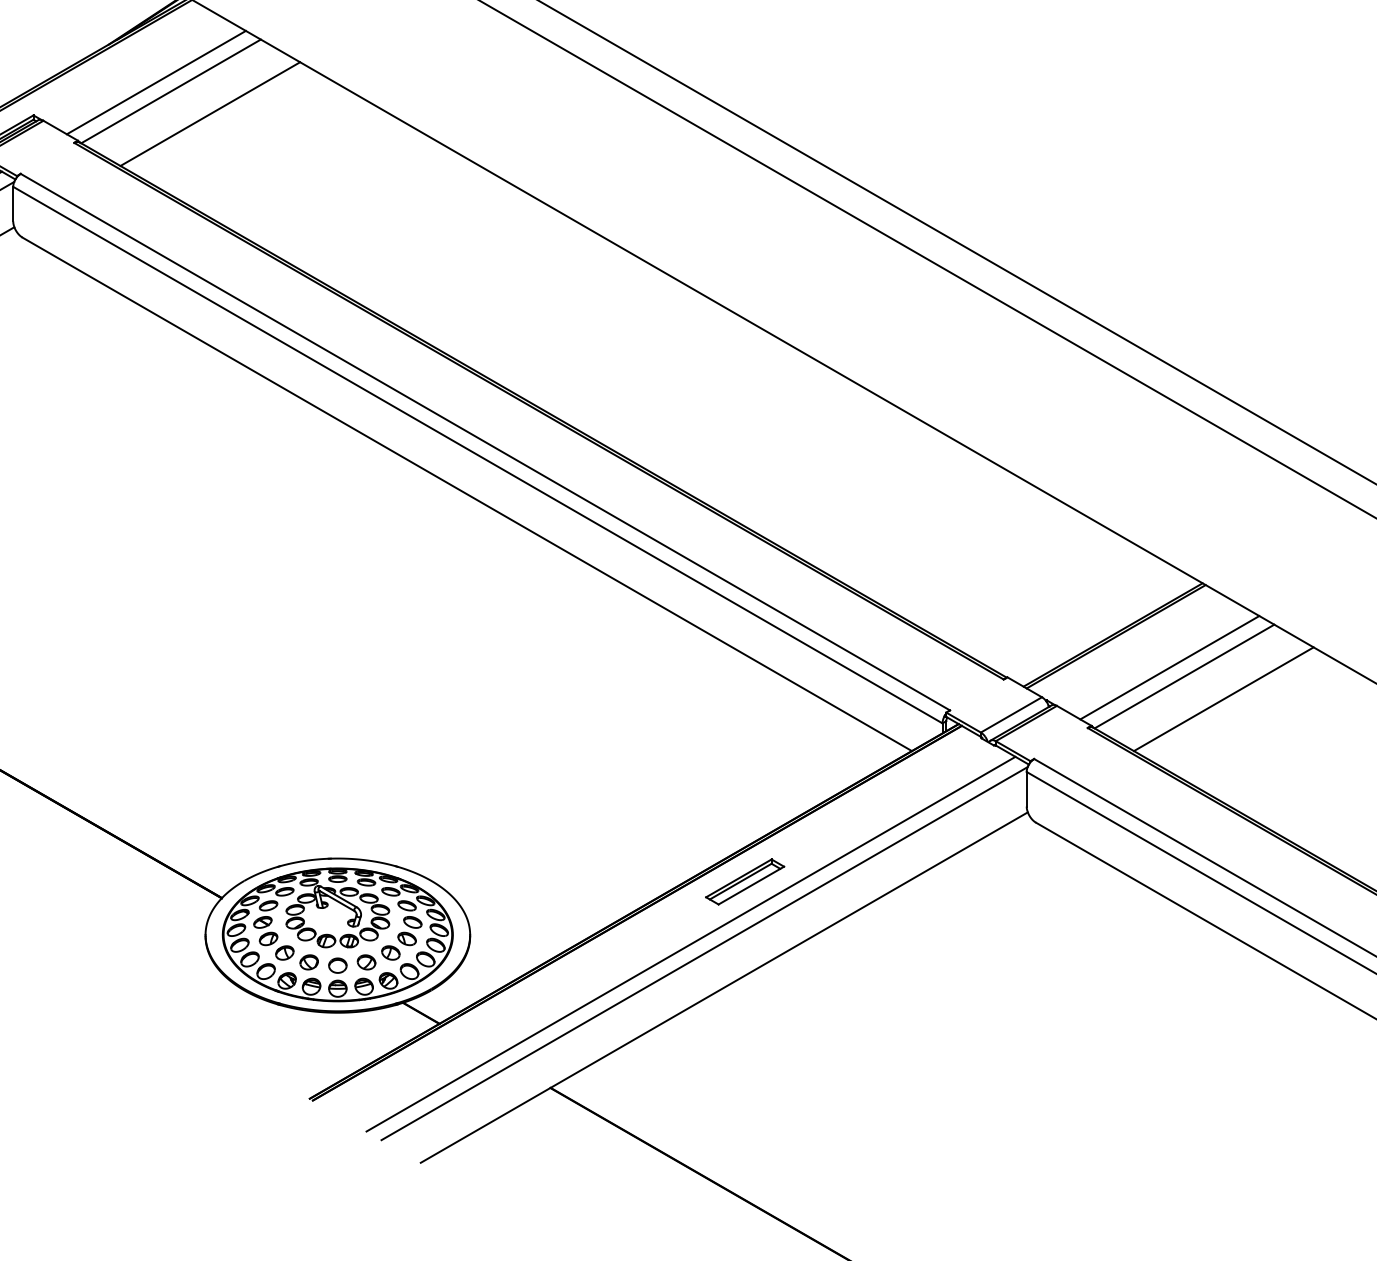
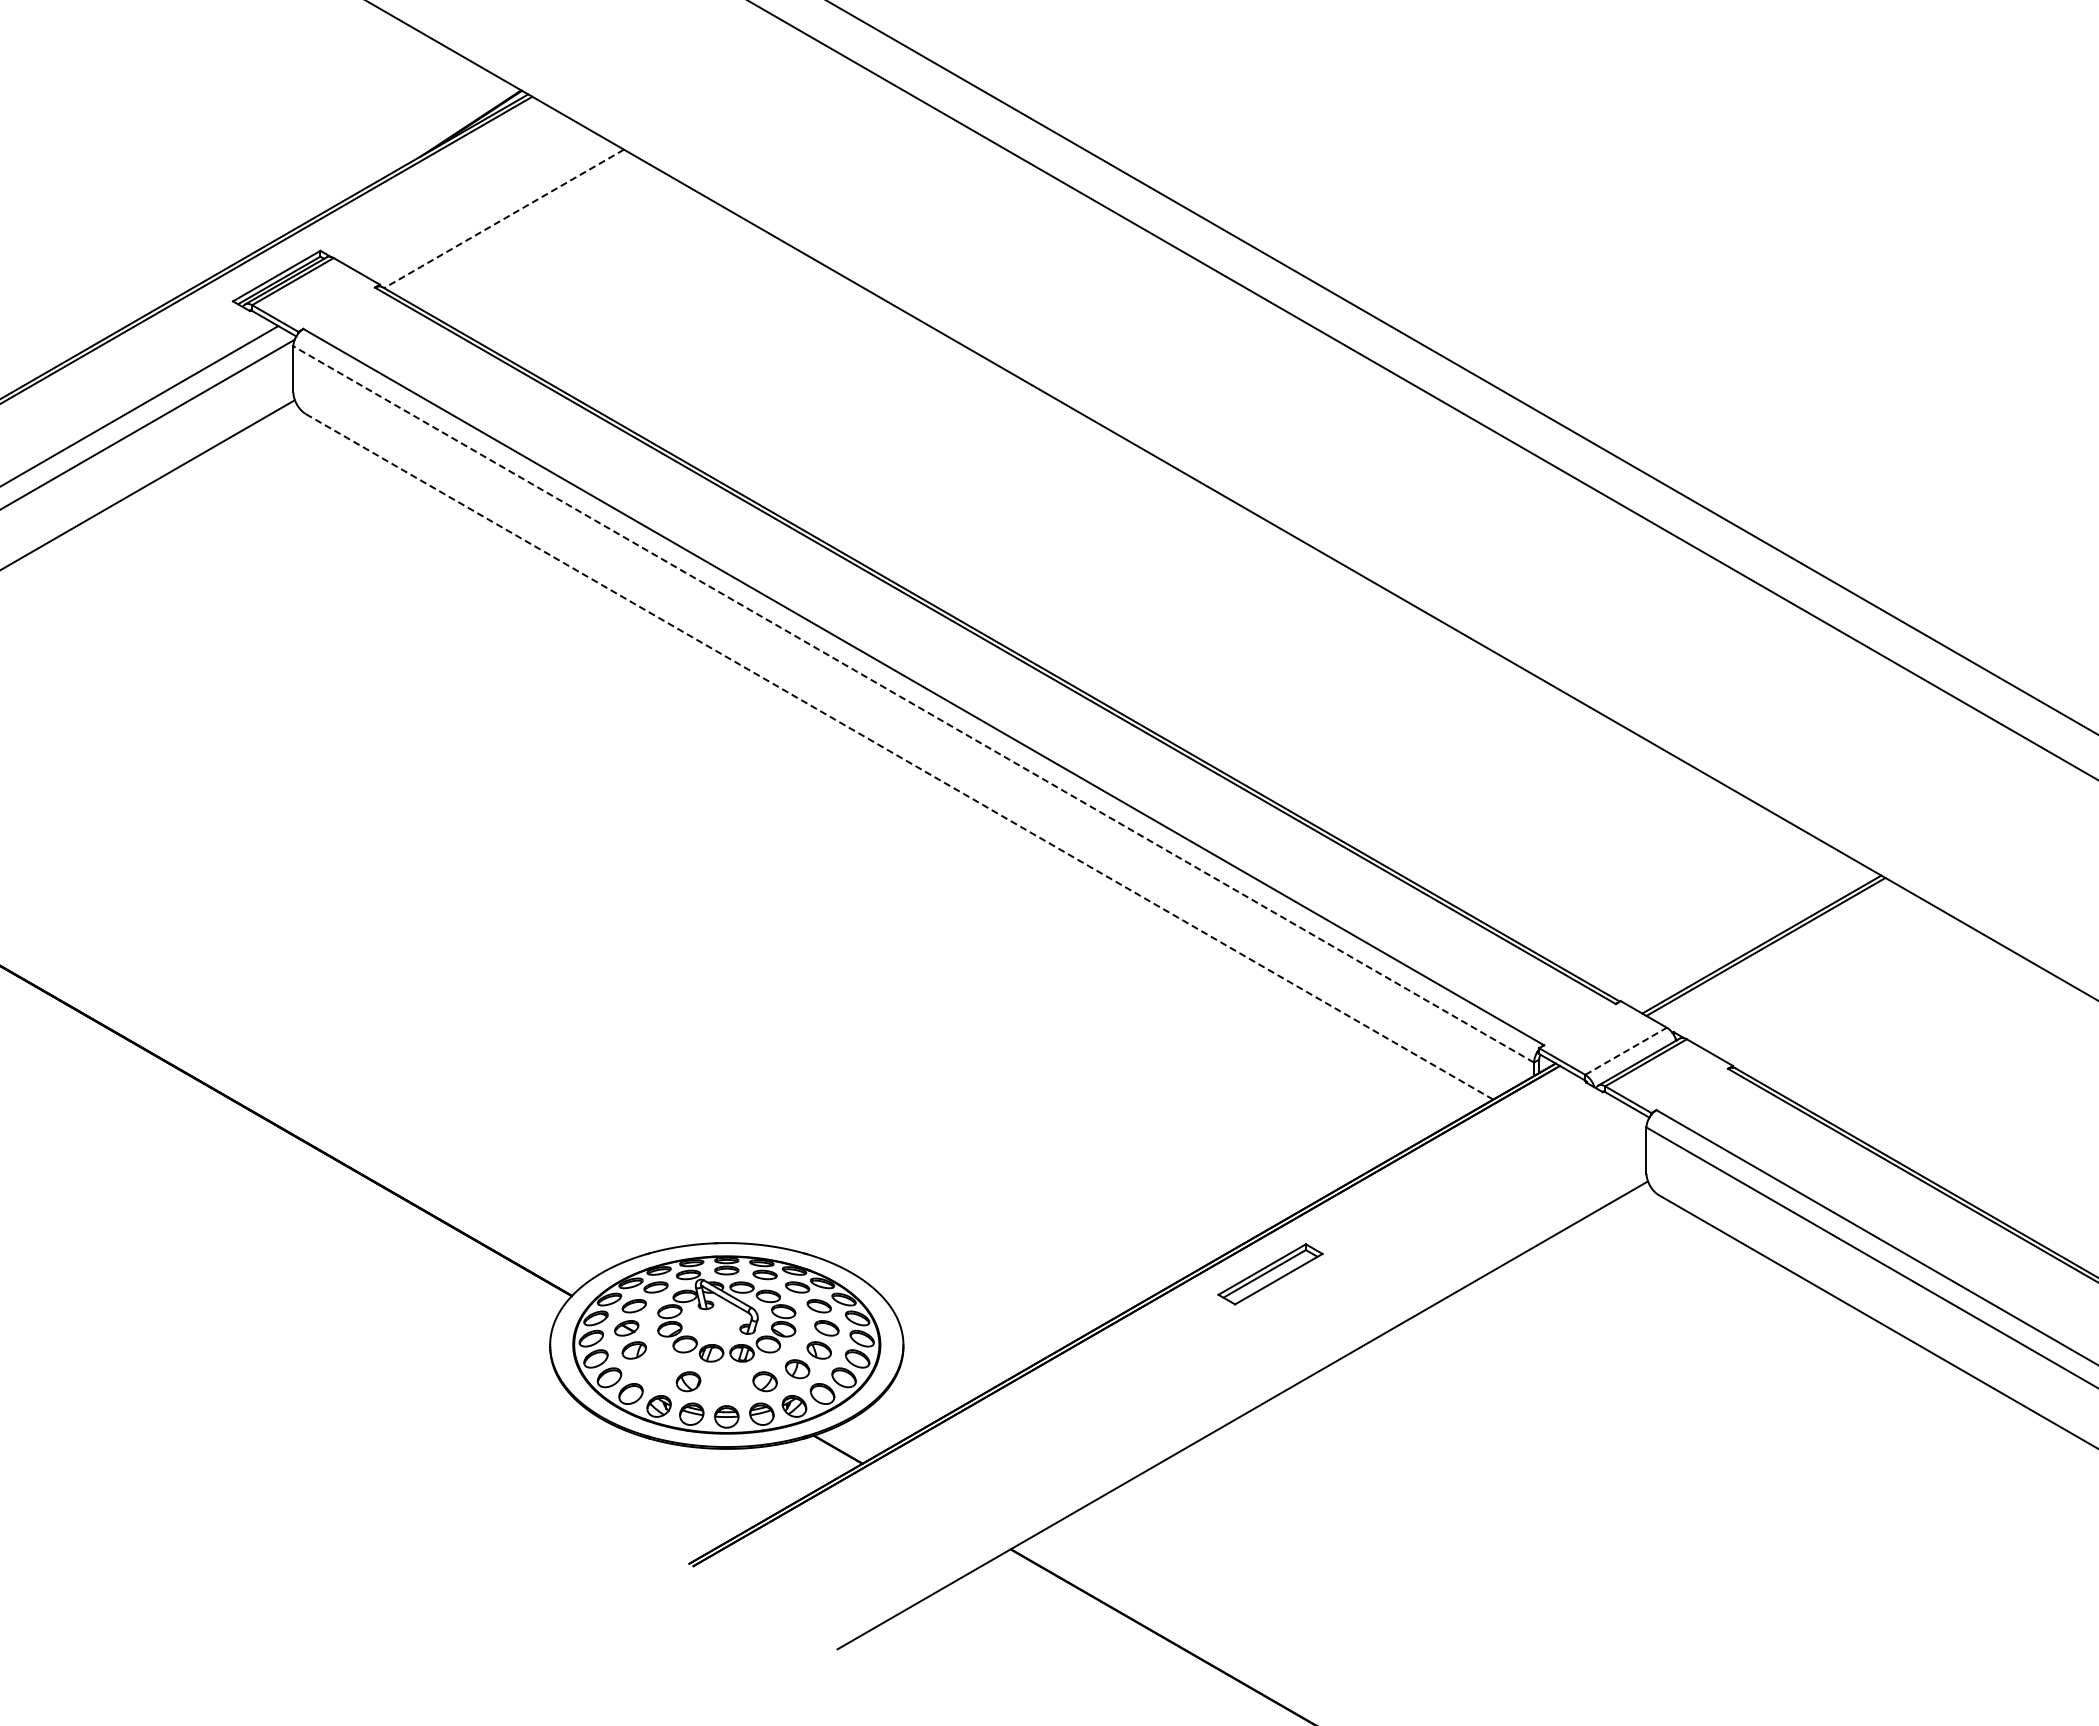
line: (156, 82) -> (484, 207), removed
line: (170, 91) -> (503, 219), solid -> dashed
line: (210, 113) -> (556, 248), removed
line: (477, 455) -> (913, 704), solid -> dashed
line: (467, 494) -> (899, 756), solid -> dashed
line: (1169, 667) -> (1837, 988), removed
line: (1184, 676) -> (1857, 999), removed
line: (1223, 699) -> (1909, 1030), removed
line: (1011, 715) -> (1626, 1051), solid -> dashed
line: (691, 944) -> (1198, 1357), removed
part: (284, 953) -> (655, 1369), removed
line: (704, 953) -> (1216, 1369), removed
part: (337, 965) -> (726, 1385), removed

